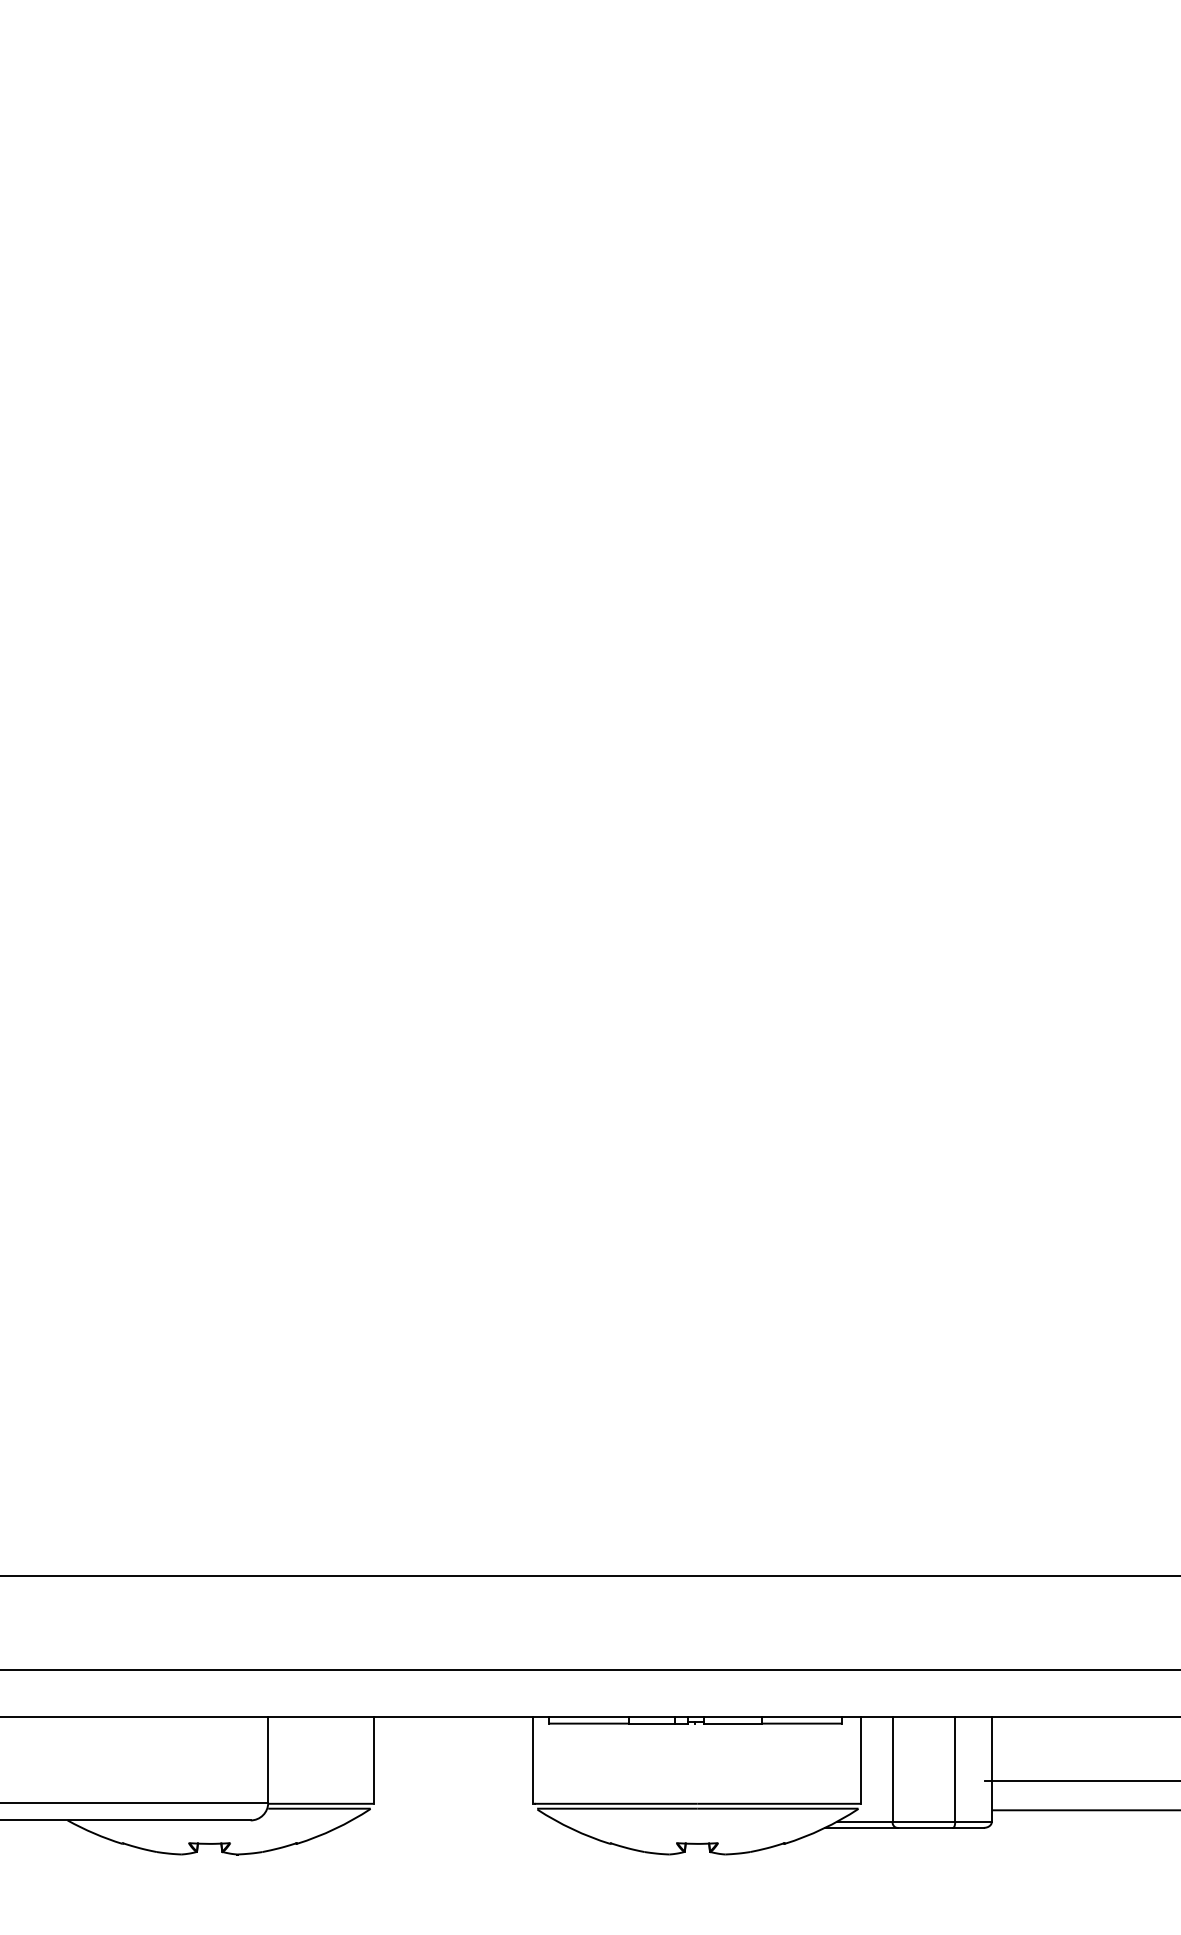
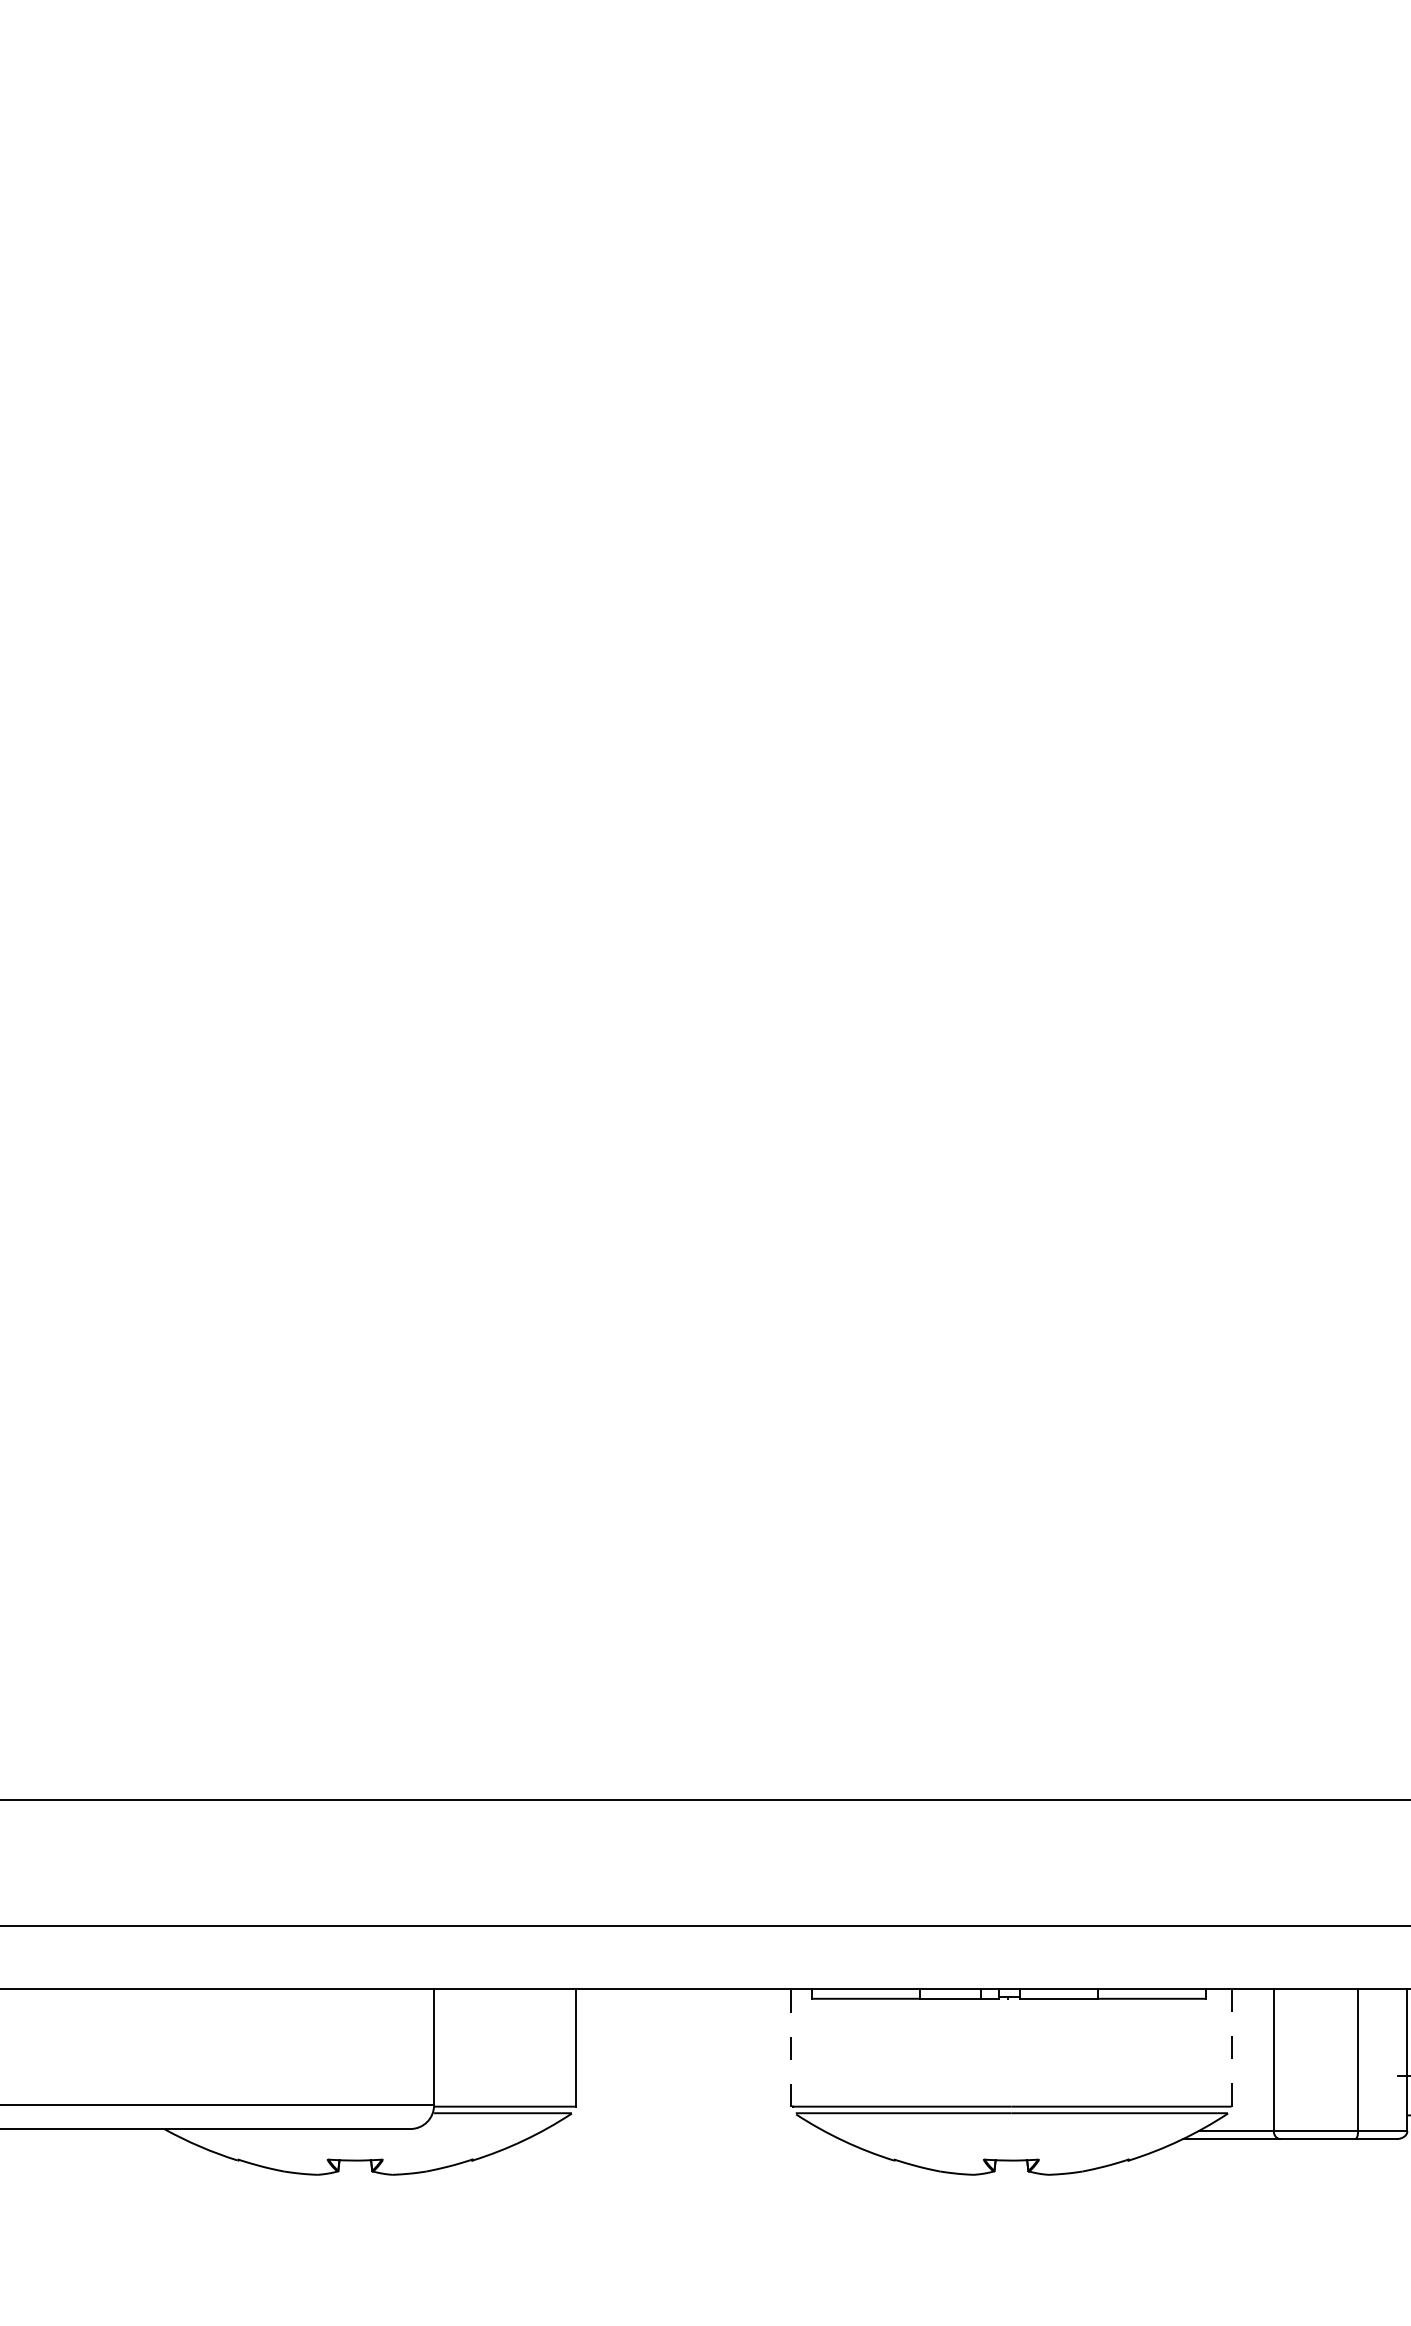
line: (533, 1760) -> (790, 2048), solid -> dashed
line: (861, 1760) -> (1232, 2048), solid -> dashed

